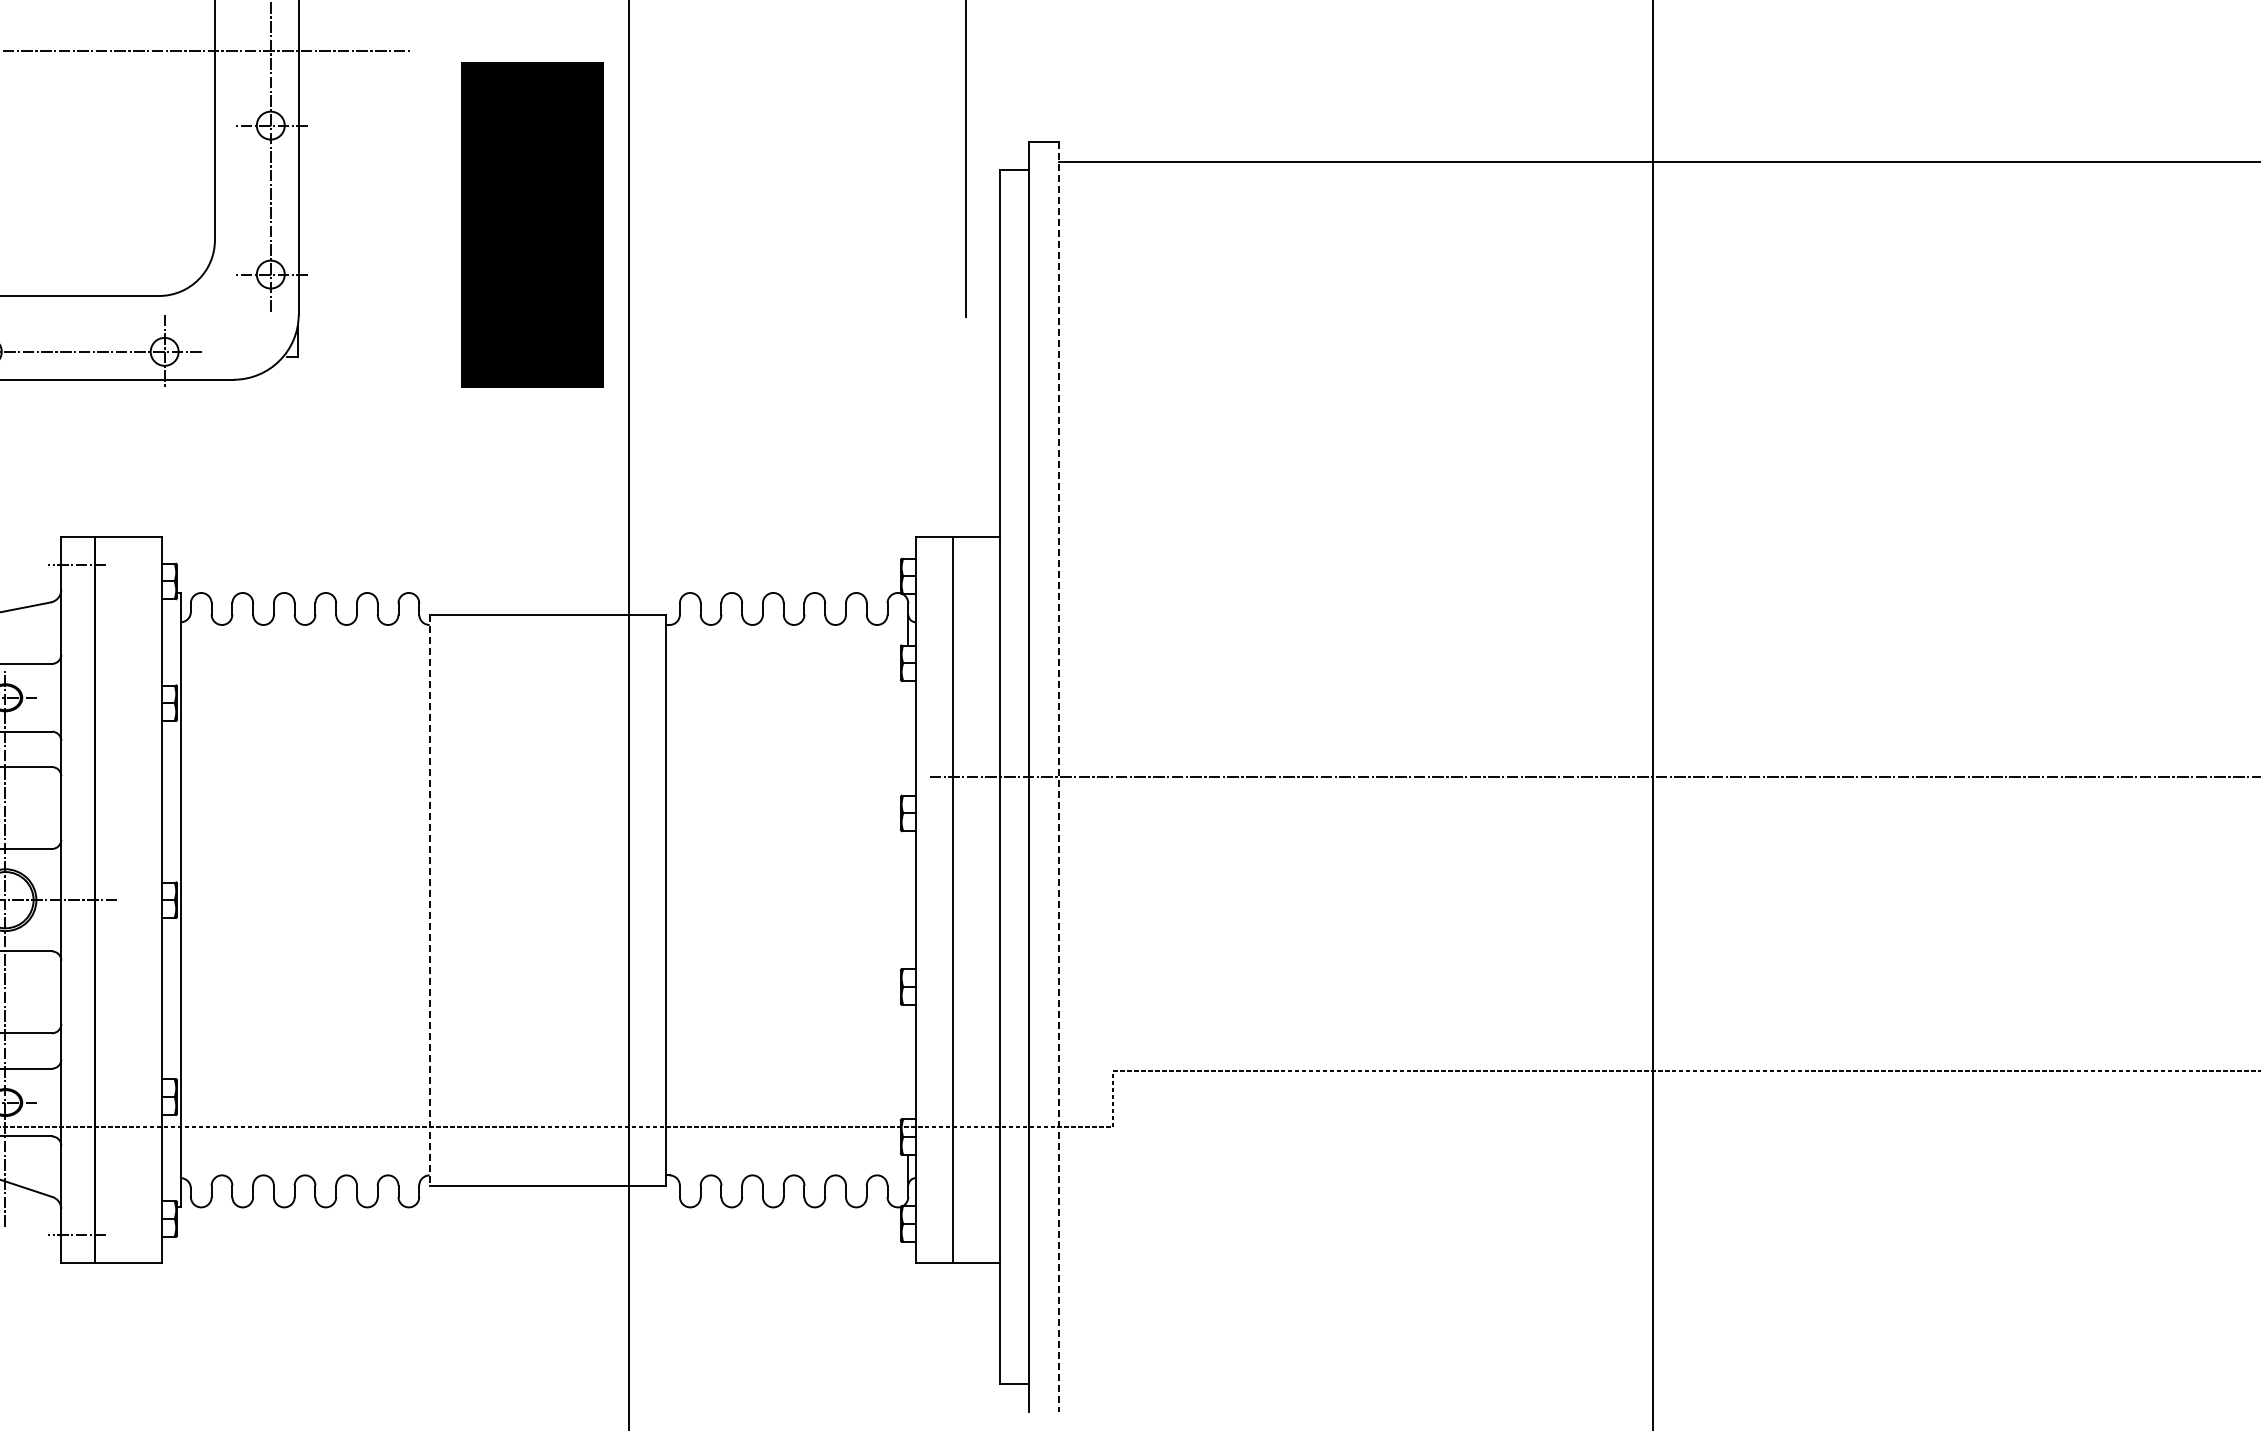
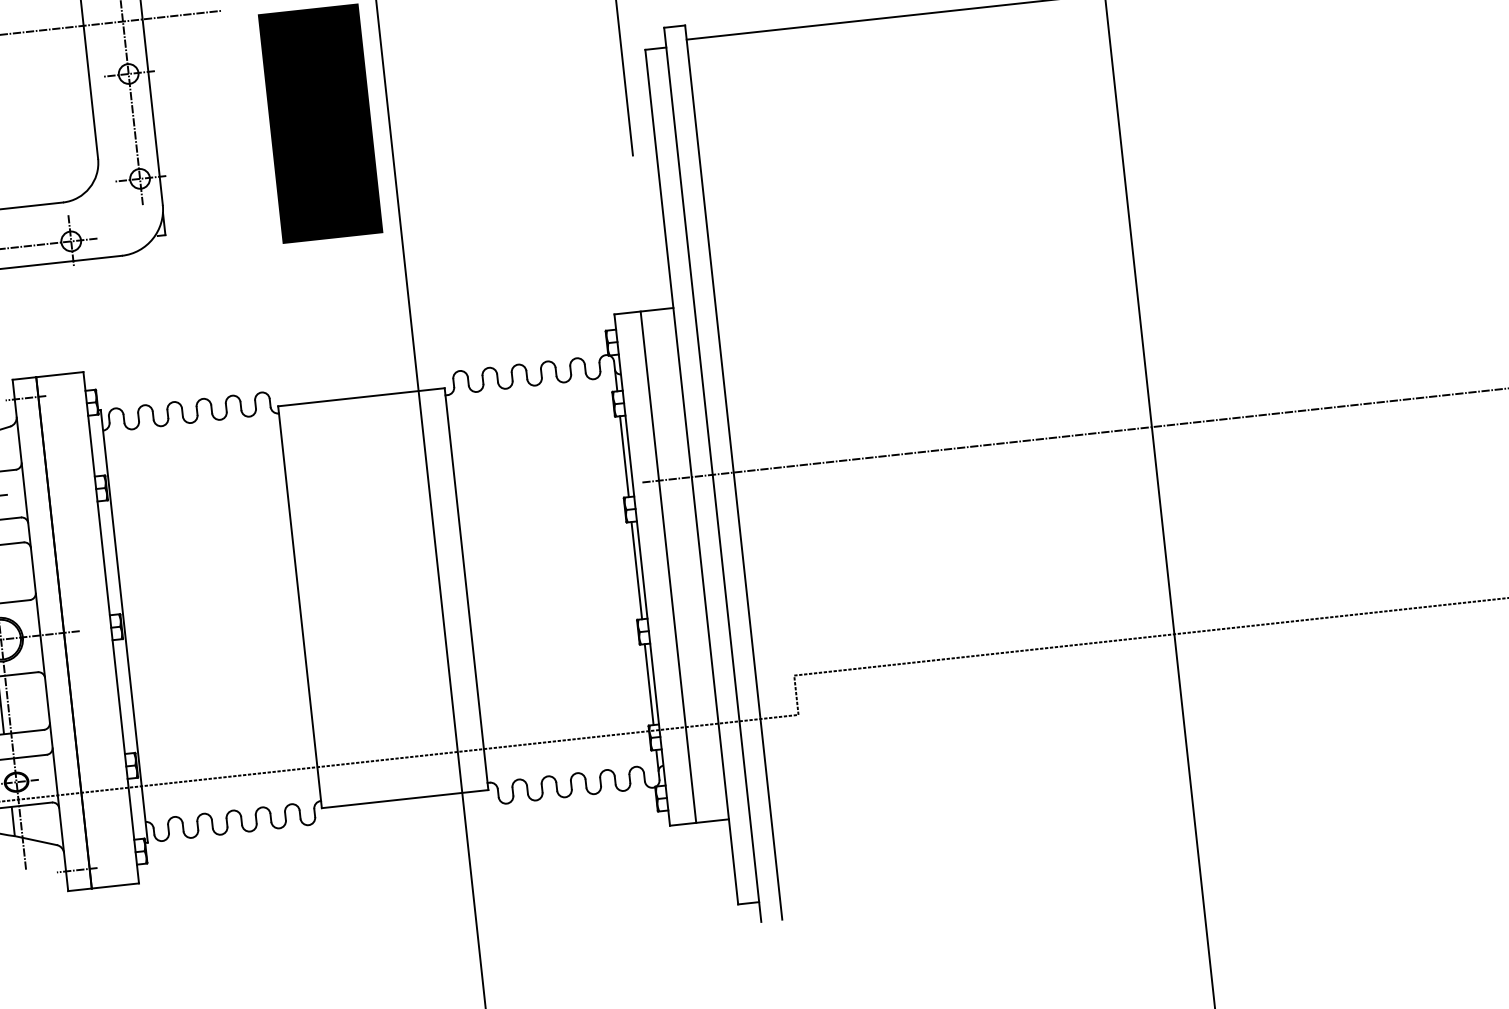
line: (908, 737) -> (624, 456), added
line: (1059, 777) -> (733, 472), dashed -> solid
line: (430, 900) -> (300, 607), dashed -> solid
line: (908, 900) -> (636, 570), added
line: (908, 1061) -> (649, 684), added

